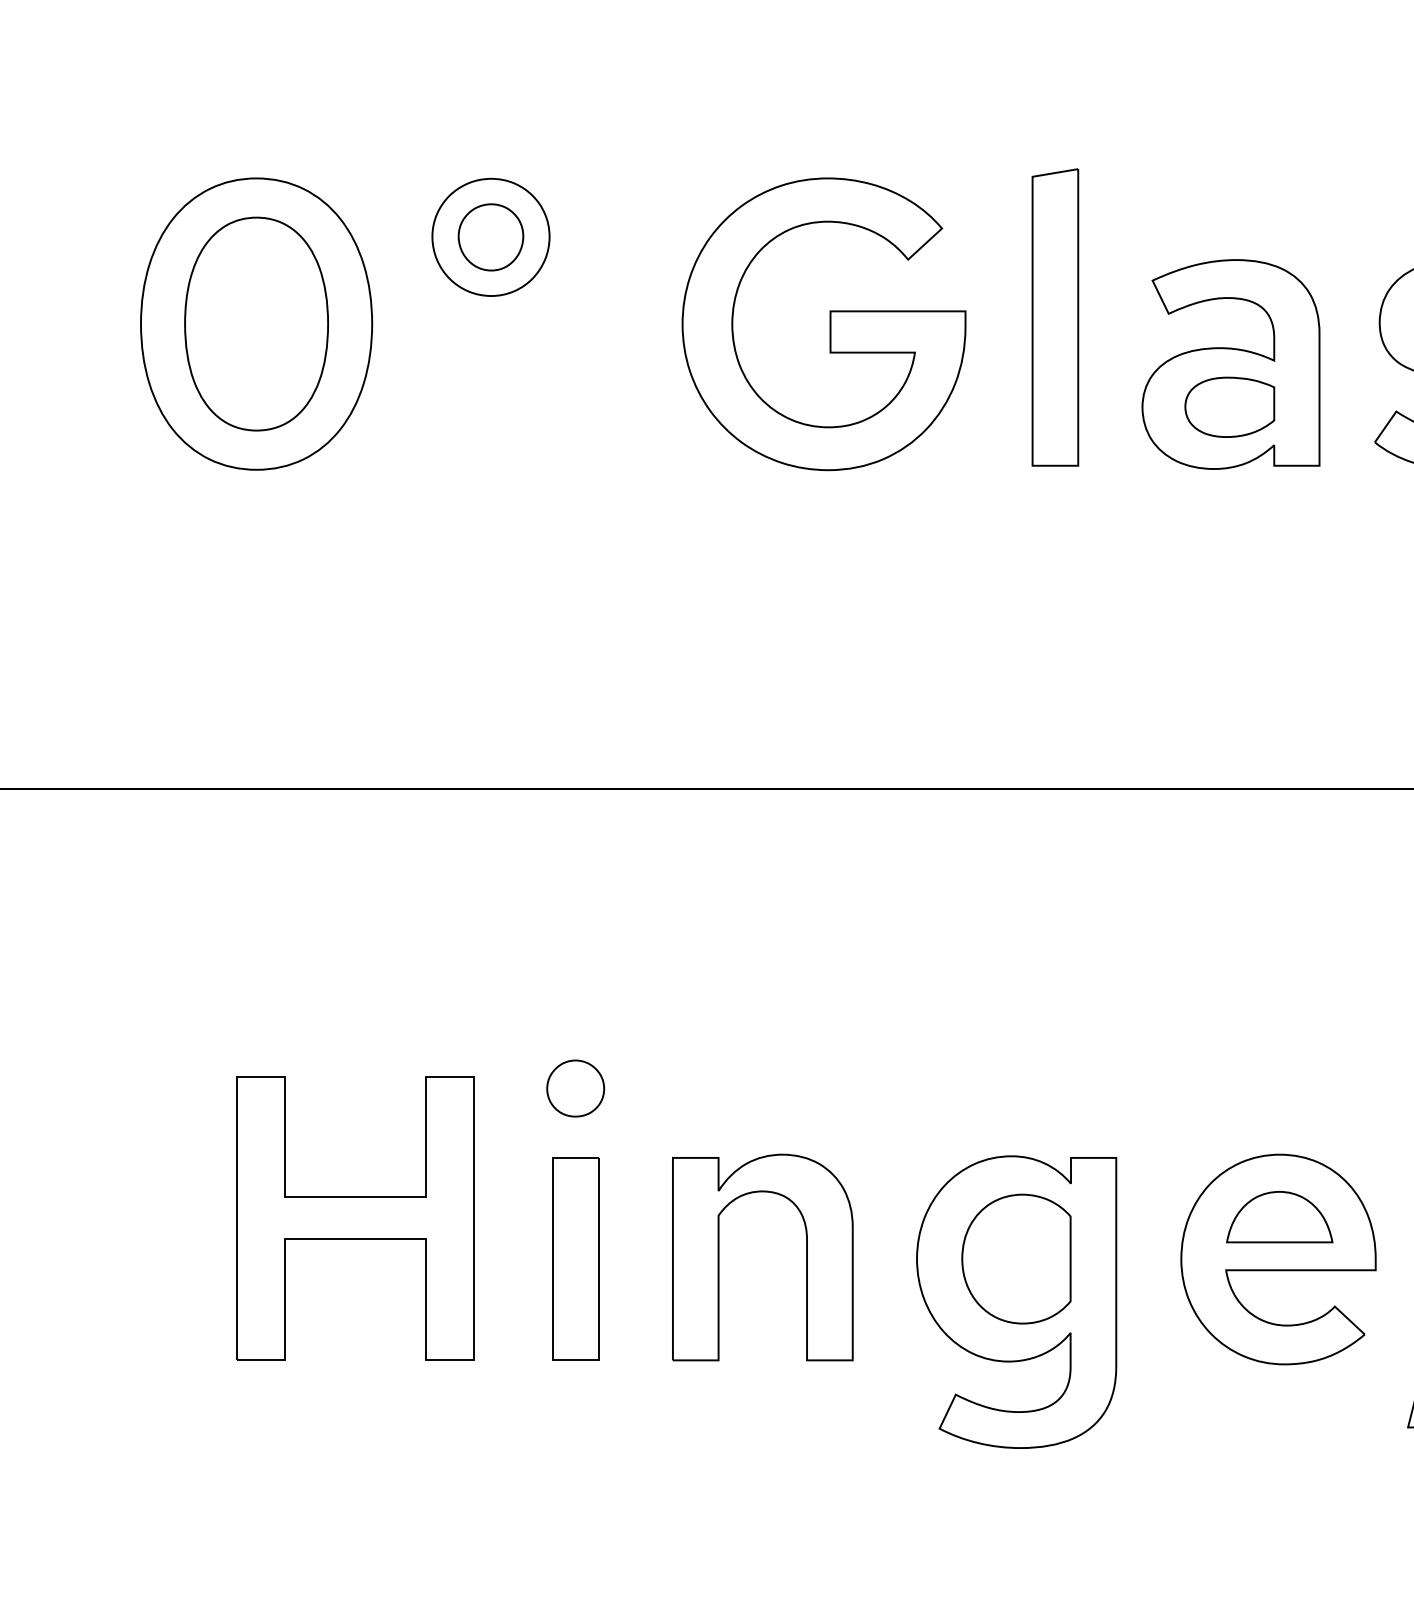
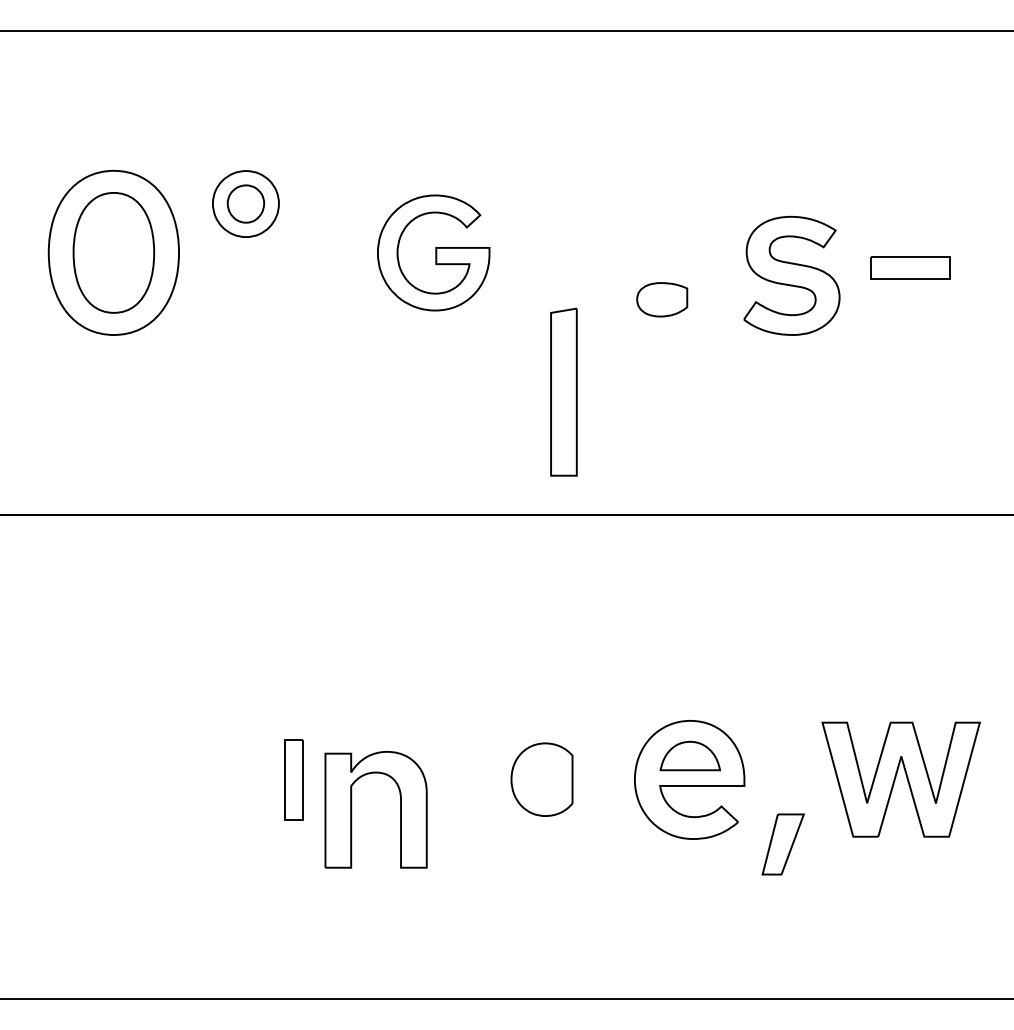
part: (1054, 316) -> (563, 391), moved
part: (823, 323) -> (433, 252), size x0.7
part: (1230, 364) -> (662, 275), removed
part: (575, 1088) -> (293, 683), removed
part: (355, 1217) -> (169, 756), removed
part: (720, 1256) -> (352, 809), moved
part: (575, 1258) -> (293, 779), size x0.7
part: (1017, 1301) -> (542, 803), removed

